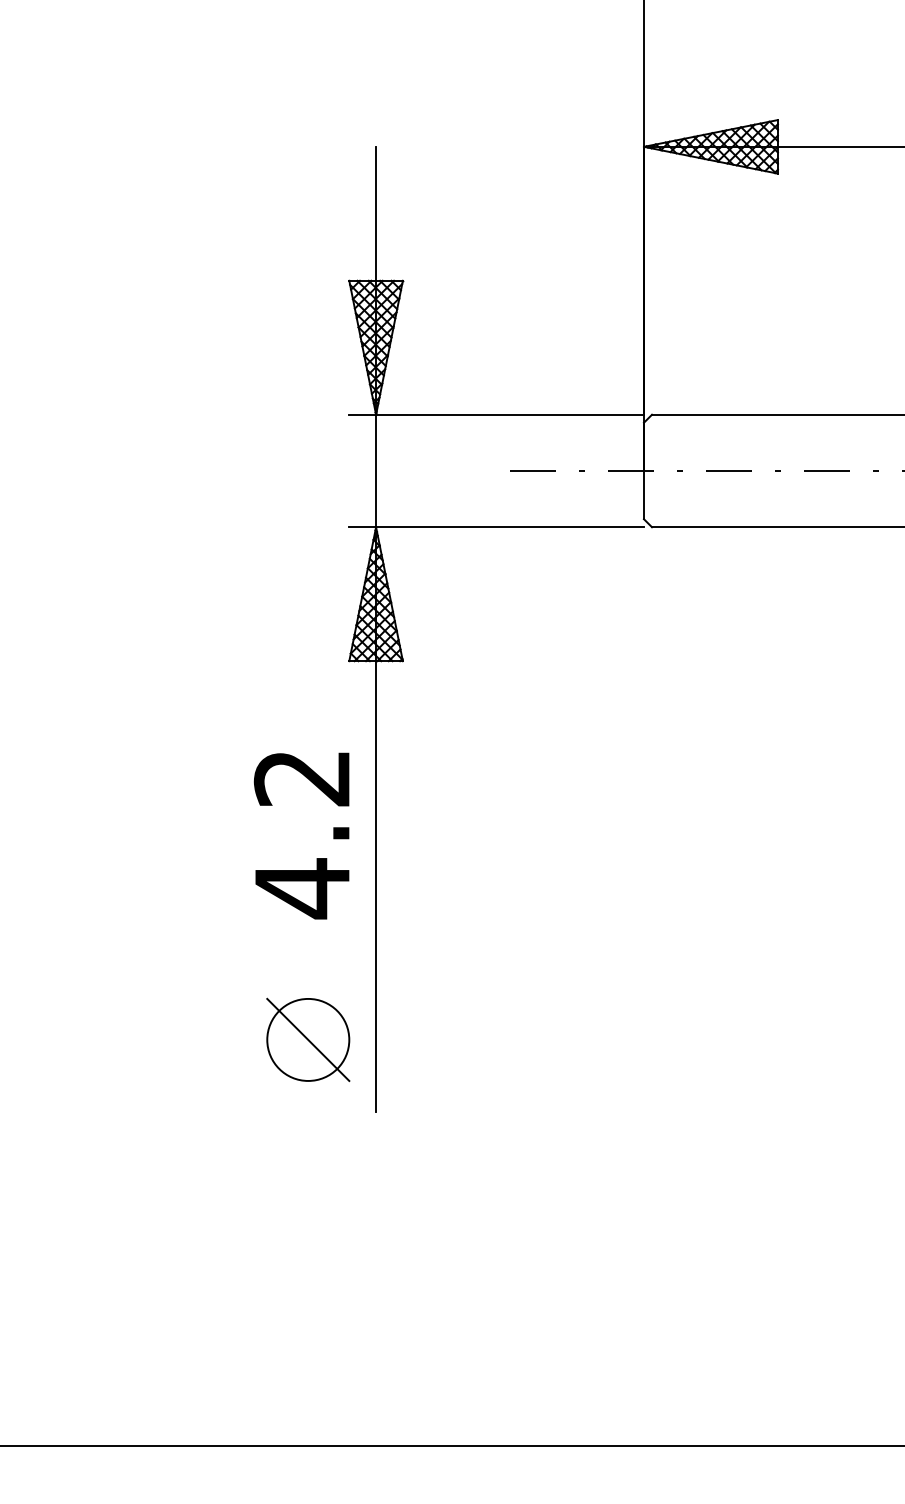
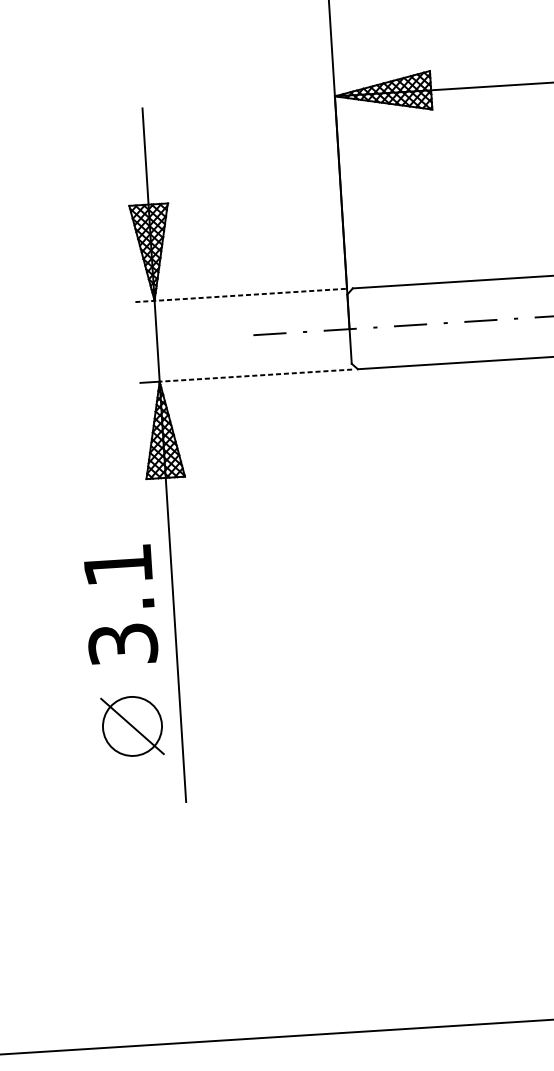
line: (497, 414) -> (241, 295), solid -> dashed
line: (510, 527) -> (256, 375), solid -> dashed
text: (302, 835) -> (120, 606), 4.2 -> 3.1
part: (308, 1039) -> (132, 726), moved

